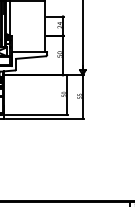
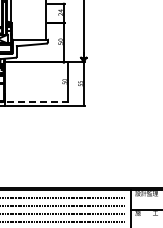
line: (36, 114) -> (37, 101), solid -> dashed

